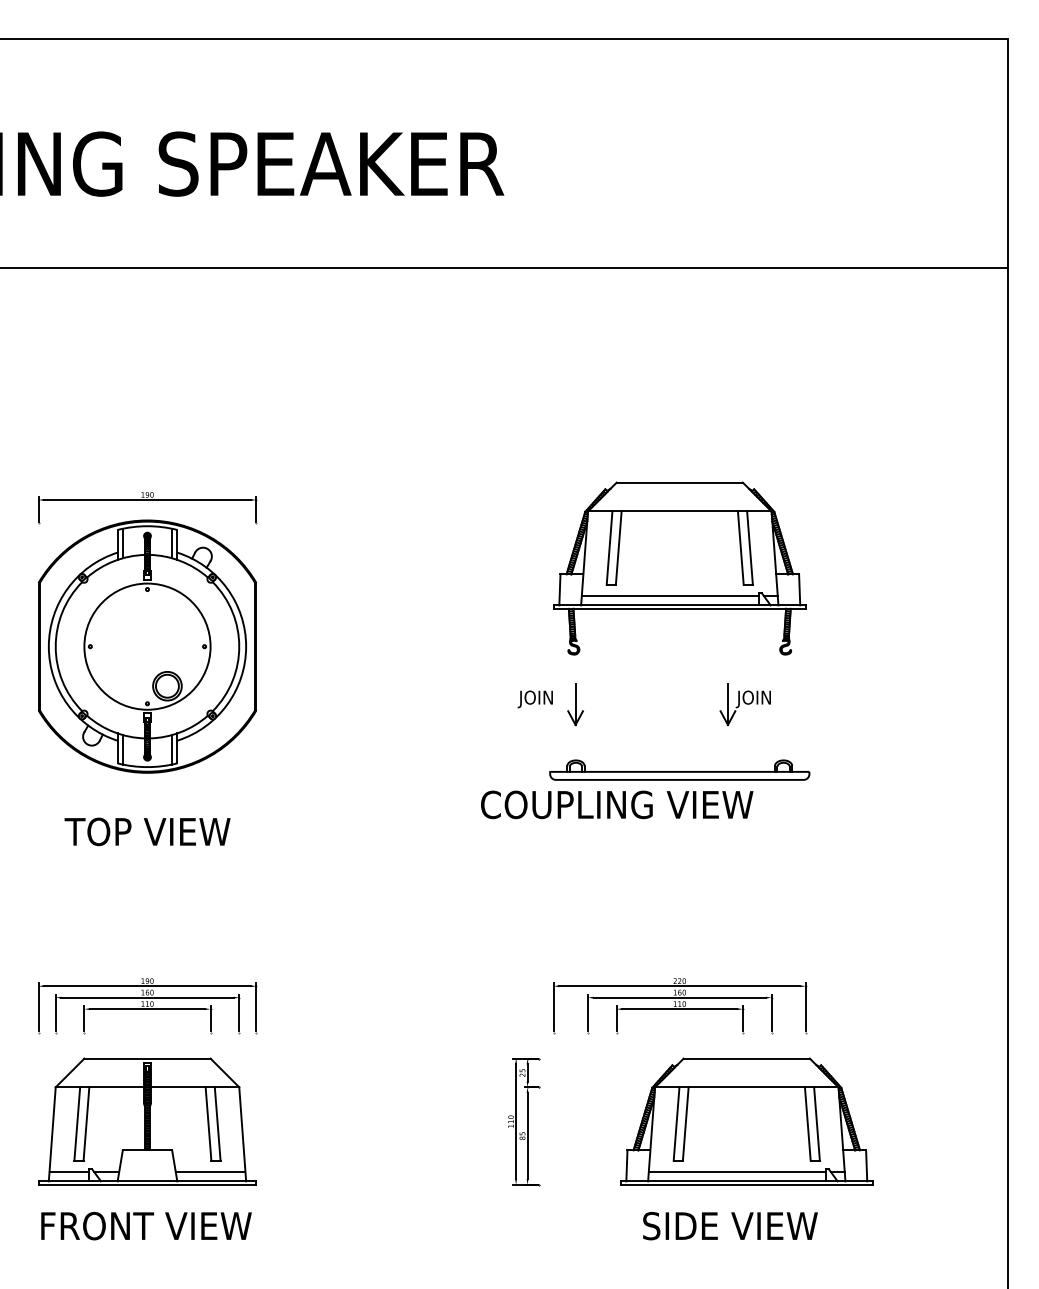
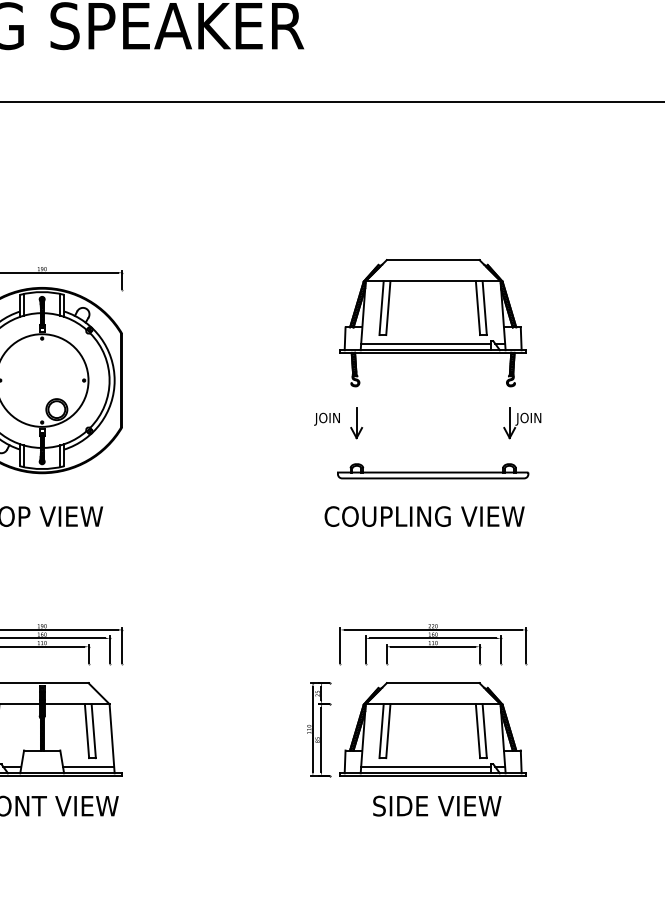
part: (744, 704) -> (521, 423), moved
text: (617, 804) -> (424, 516), moved
part: (746, 1121) -> (432, 729), moved
text: (730, 1226) -> (437, 806), moved

